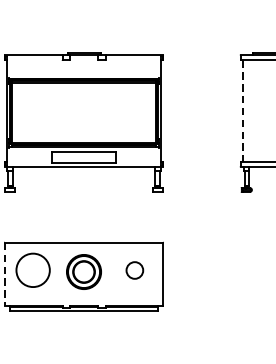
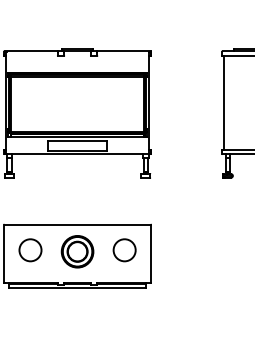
line: (242, 111) -> (224, 103), dashed -> solid
circle: (33, 270) -> (30, 250), size x0.71
circle: (134, 270) -> (124, 250), size x1.43
line: (5, 274) -> (4, 254), dashed -> solid

